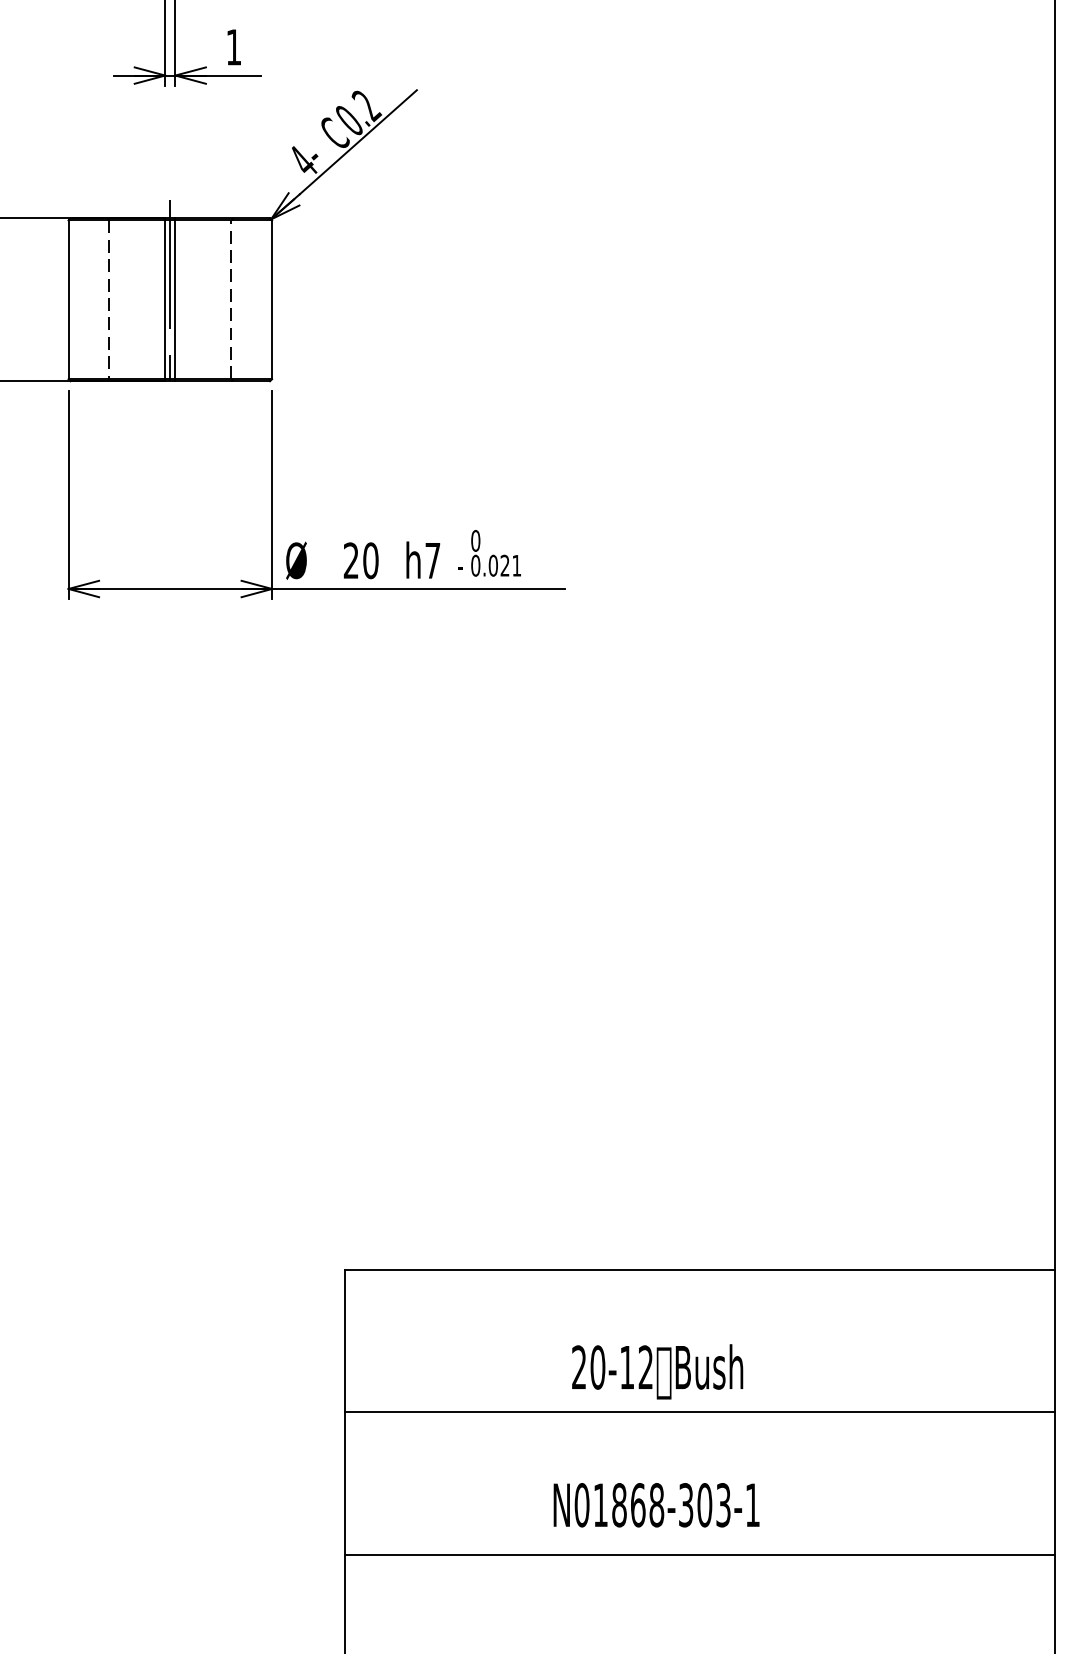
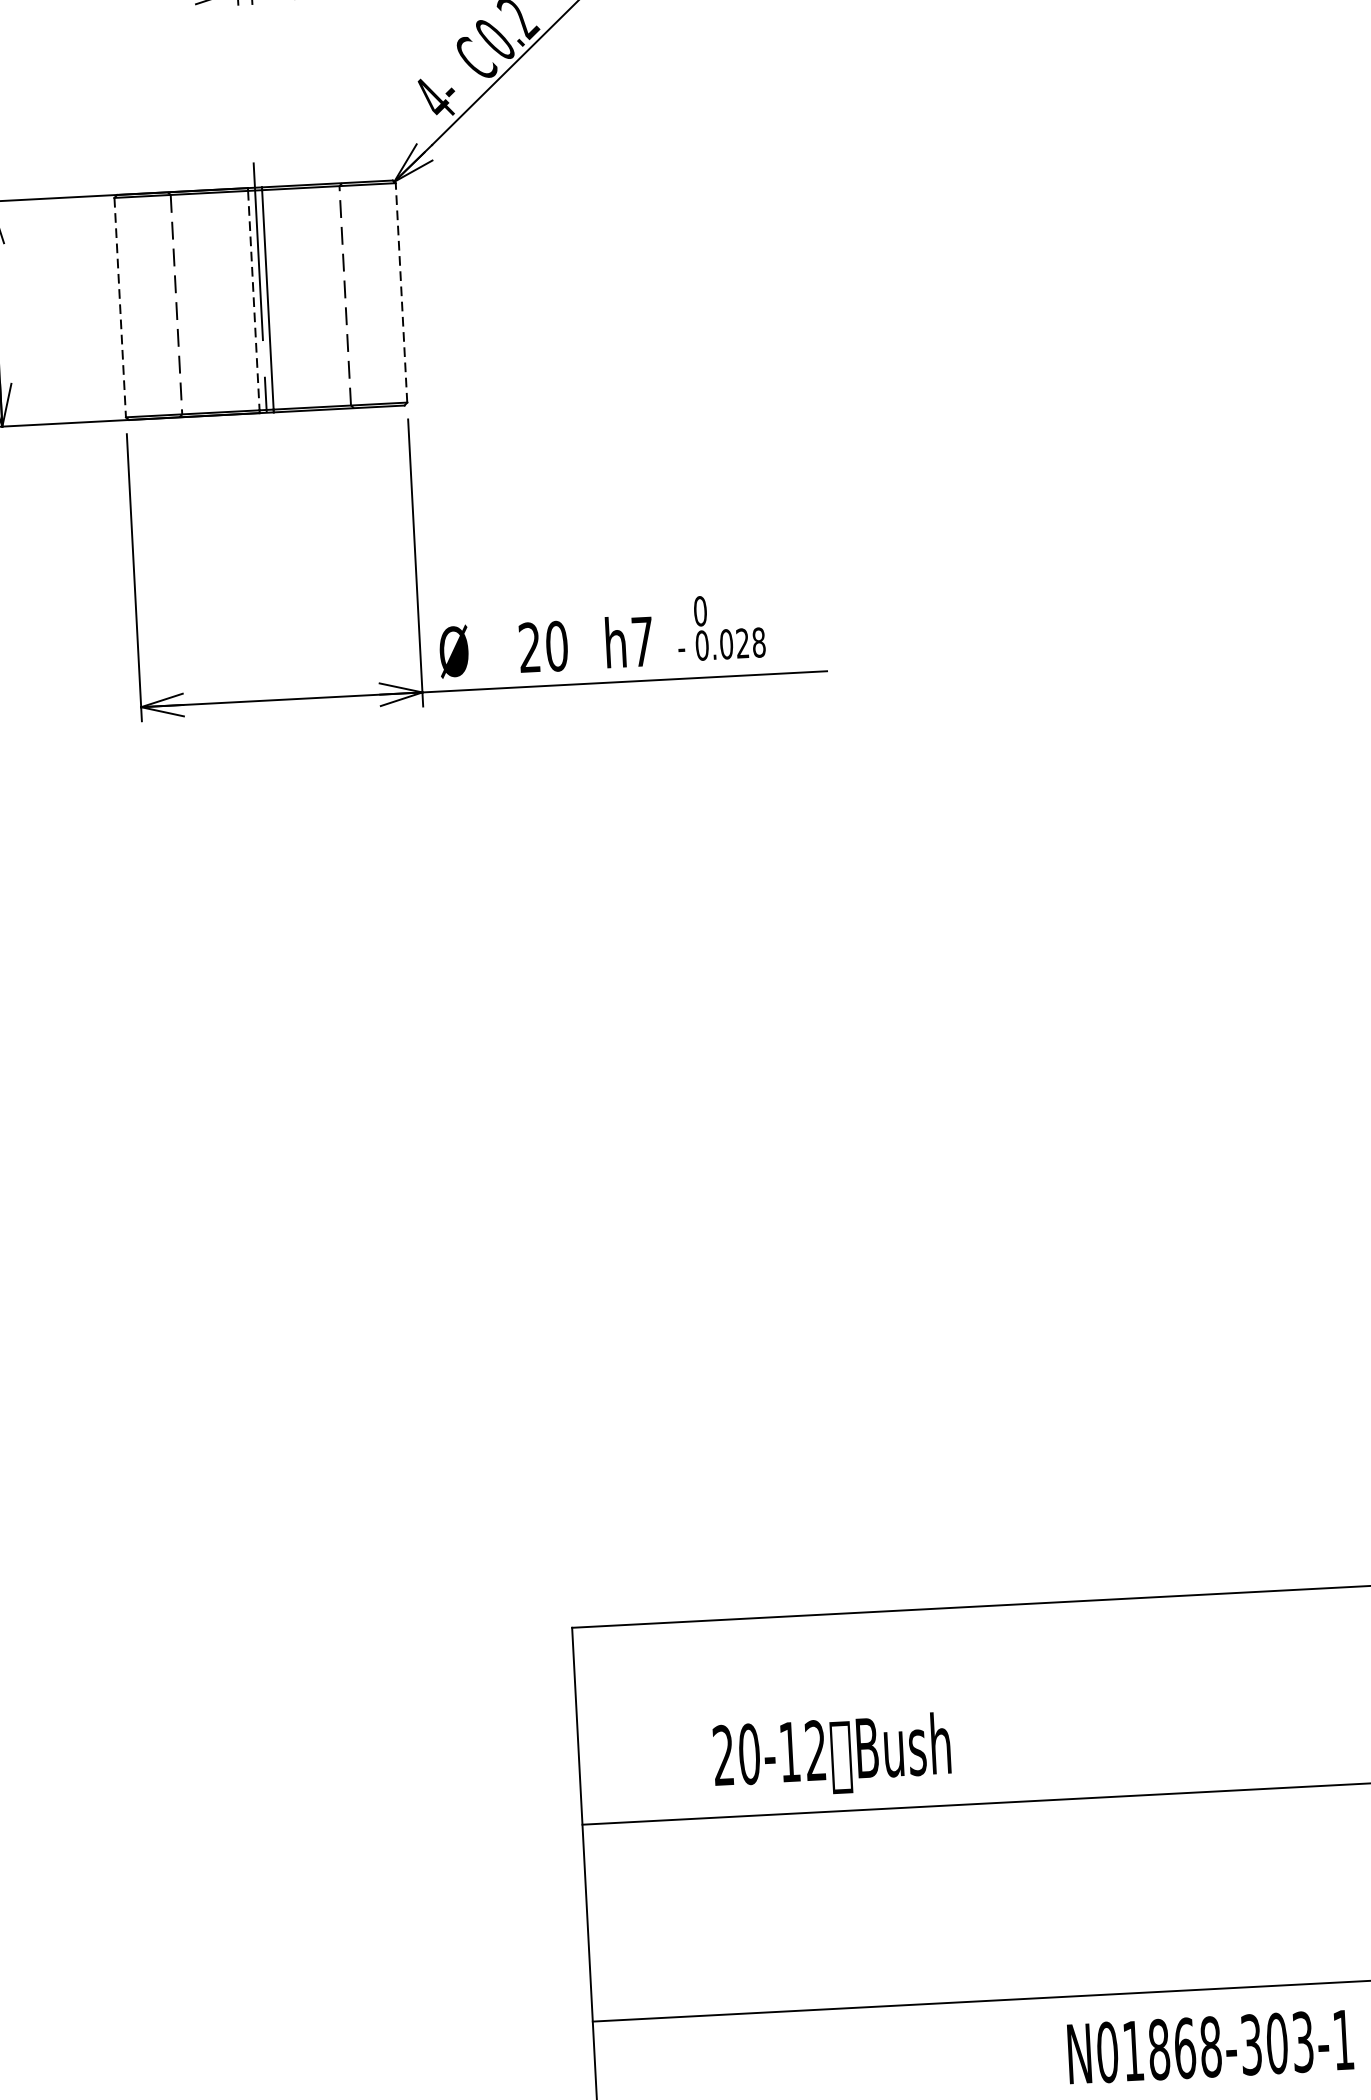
line: (272, 299) -> (402, 292), solid -> dashed
line: (68, 300) -> (120, 308), solid -> dashed
line: (165, 300) -> (254, 301), solid -> dashed
text: (516, 565) -> (758, 642), 0.021 -> 0.028
text: (657, 1371) -> (832, 1755), moved
text: (656, 1505) -> (1210, 2047), moved

